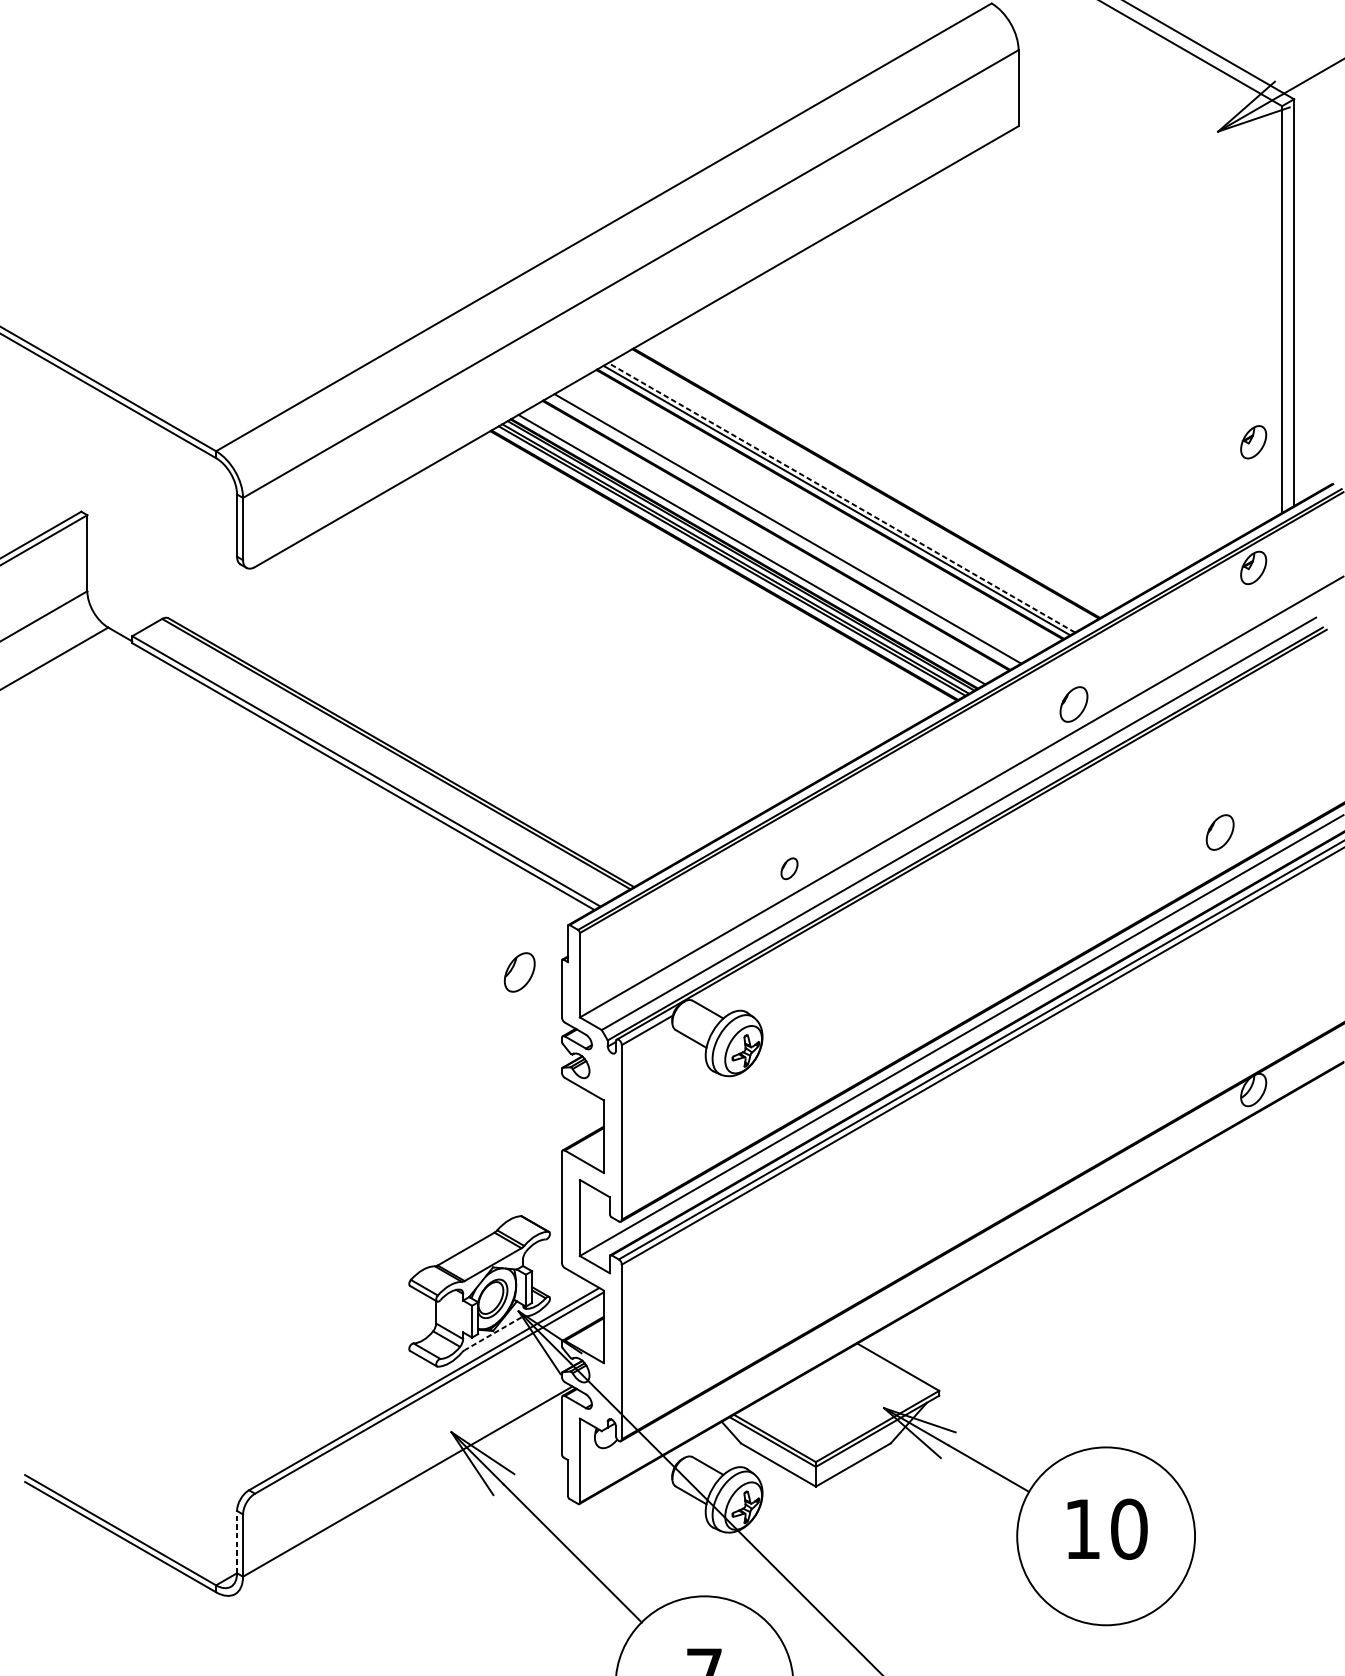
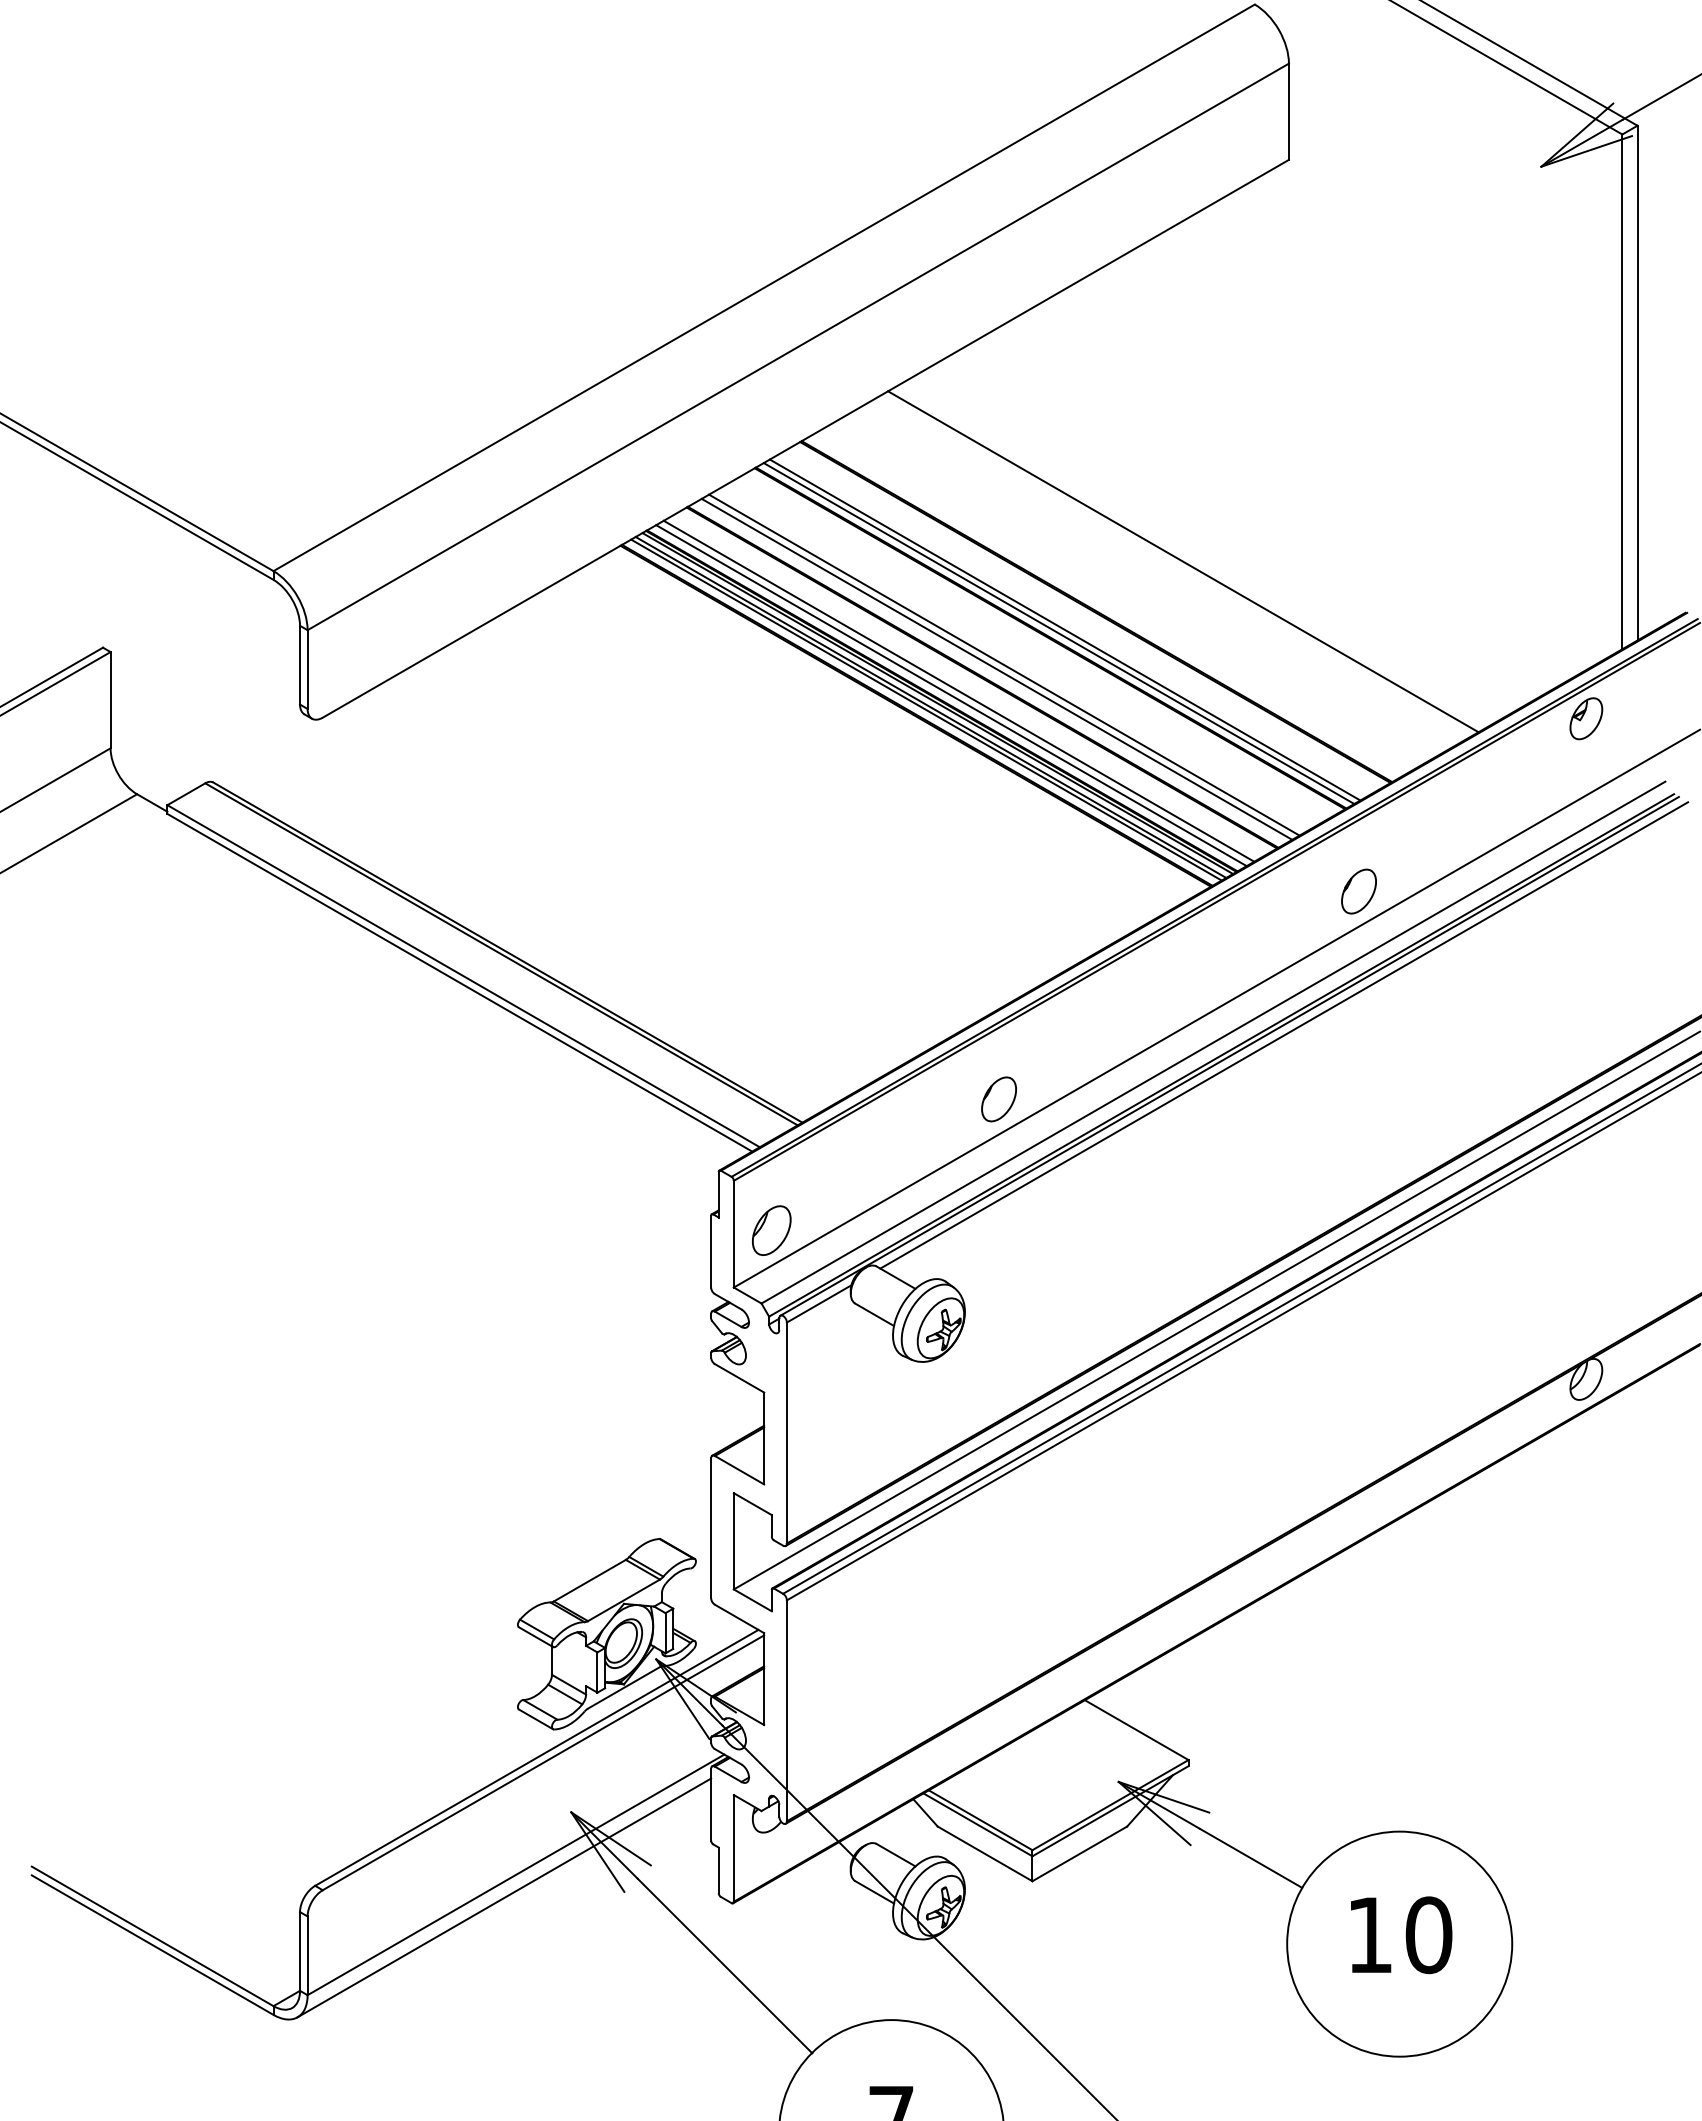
part: (1253, 442) -> (1586, 559), removed
line: (935, 443) -> (1183, 561), added
line: (842, 498) -> (1065, 630), dashed -> solid
line: (793, 525) -> (1004, 664), added
line: (757, 545) -> (958, 690), added
line: (1015, 818) -> (1284, 1035), added
part: (1219, 832) -> (1543, 1053), removed
part: (789, 868) -> (998, 1099), size x1.67
part: (519, 972) -> (771, 1230), moved
line: (492, 1333) -> (623, 1687), dashed -> solid
line: (398, 1499) -> (504, 1897), added
line: (237, 1541) -> (300, 1950), dashed -> solid

